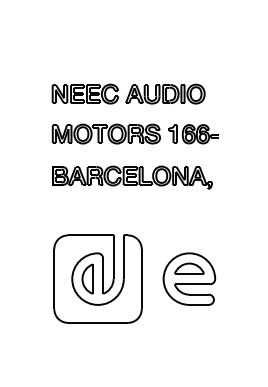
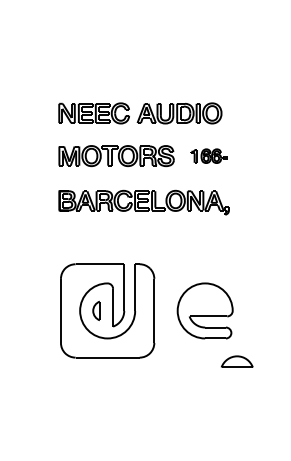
part: (193, 133) -> (209, 155), size x0.7
part: (189, 268) -> (237, 361), moved
part: (87, 278) -> (96, 310), size x0.6

